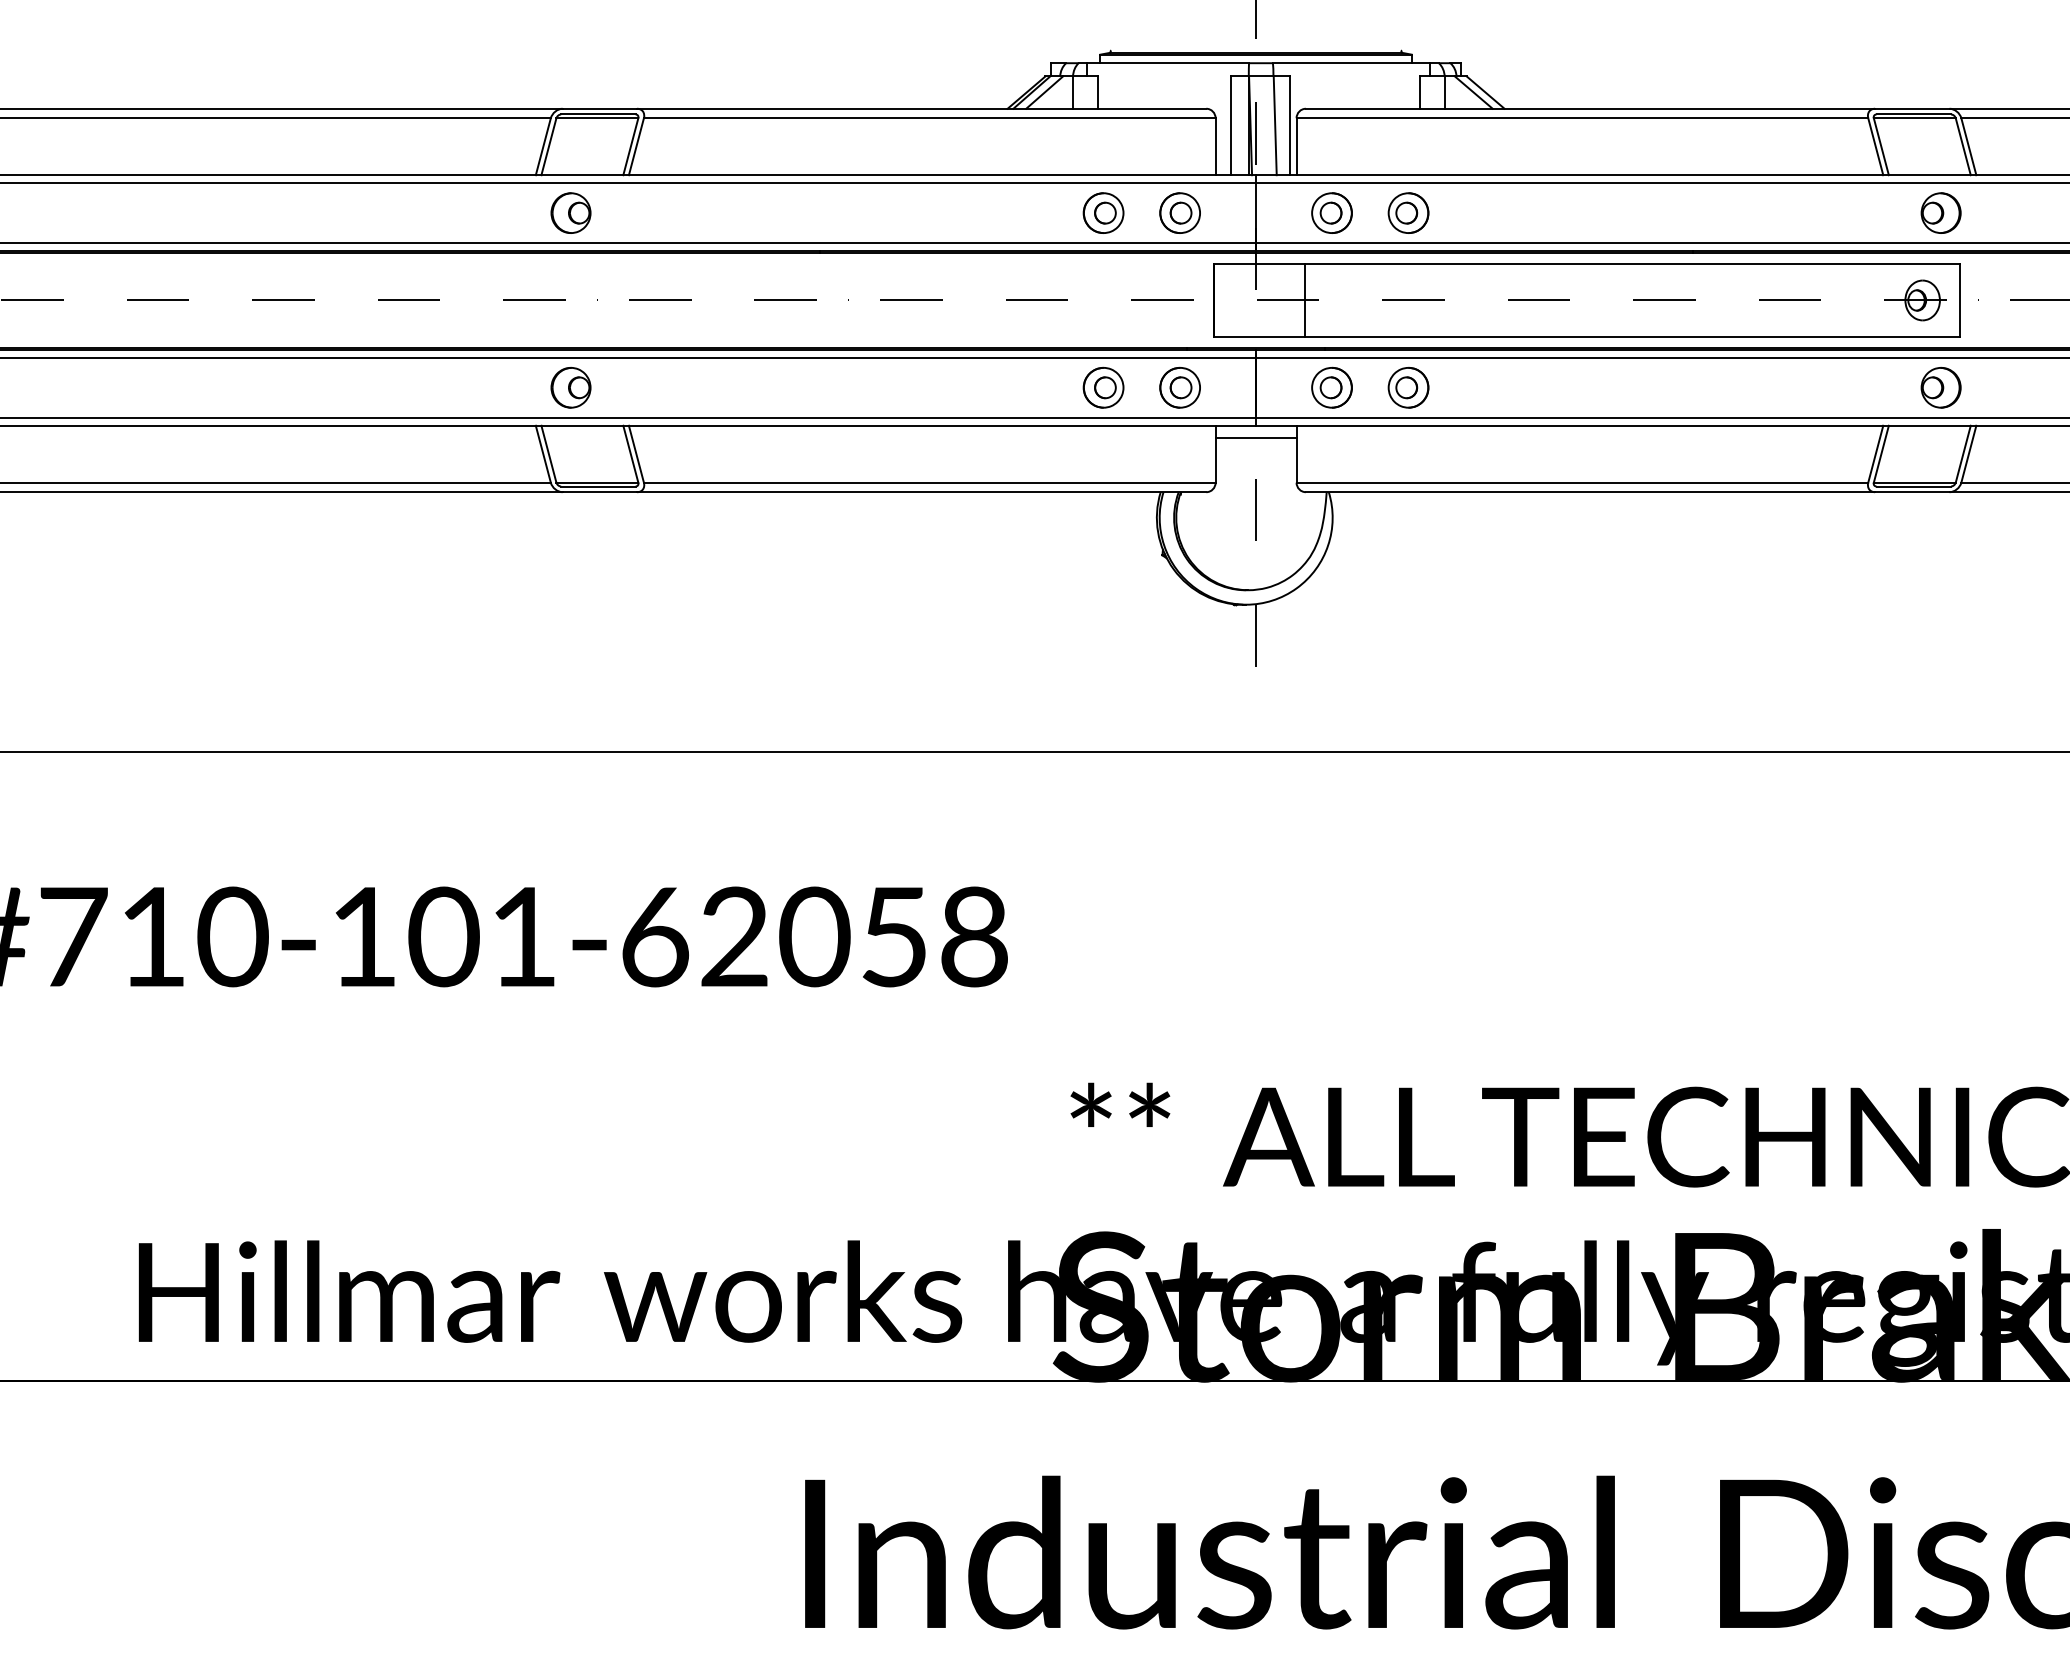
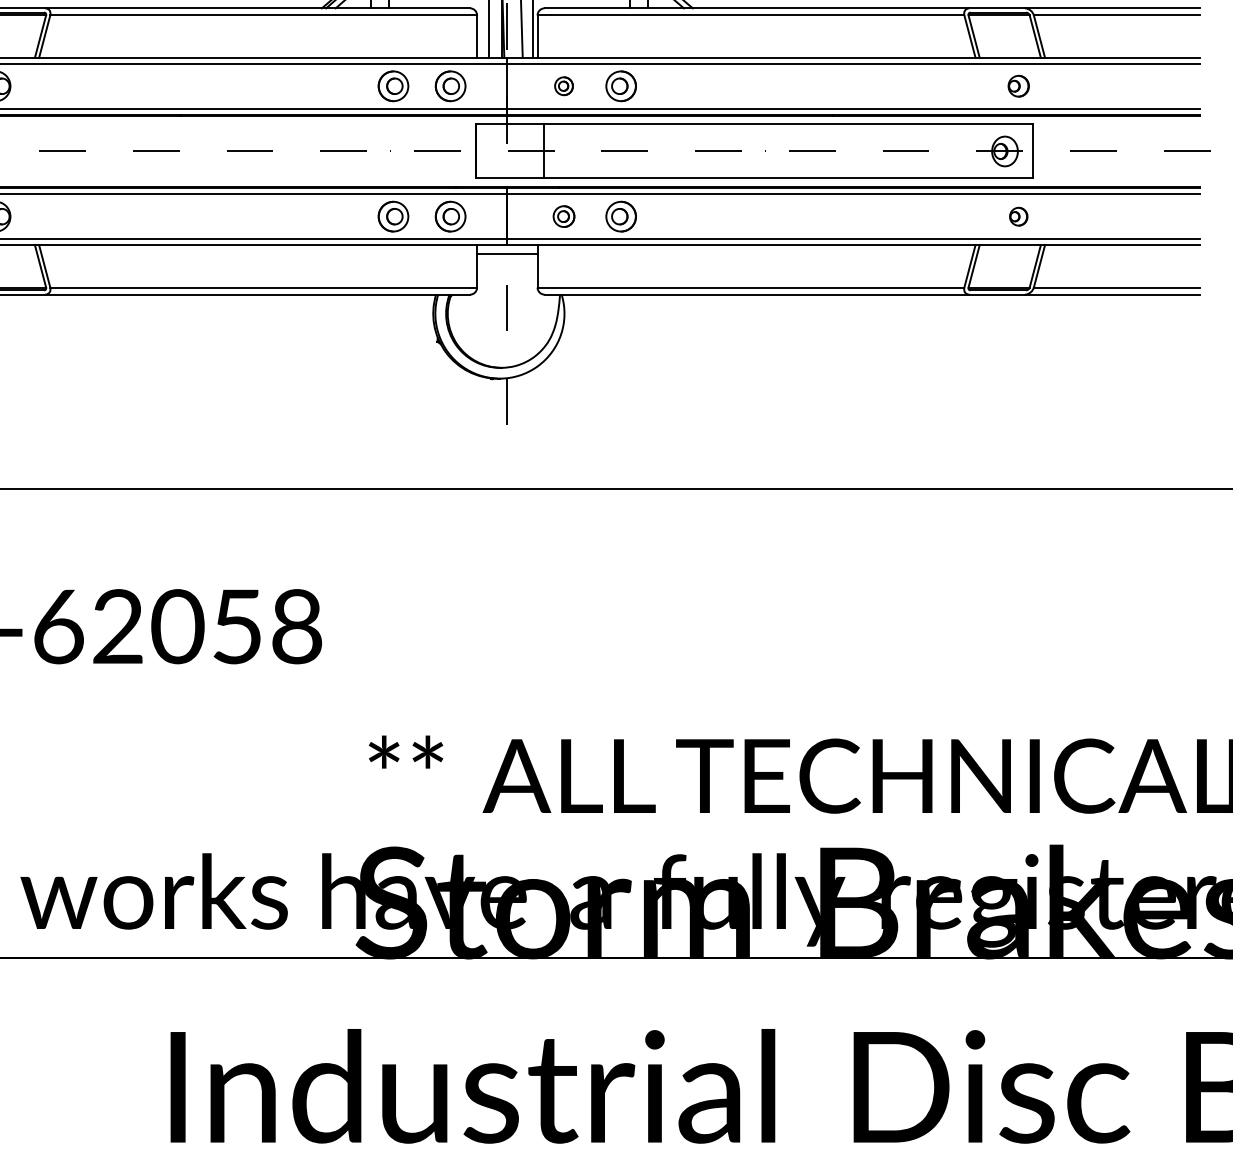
part: (1331, 212) -> (563, 85), size x0.6
part: (1940, 212) -> (1018, 85), size x0.7
part: (1331, 387) -> (563, 216), size x0.7
part: (1940, 387) -> (1018, 216), size x0.6

